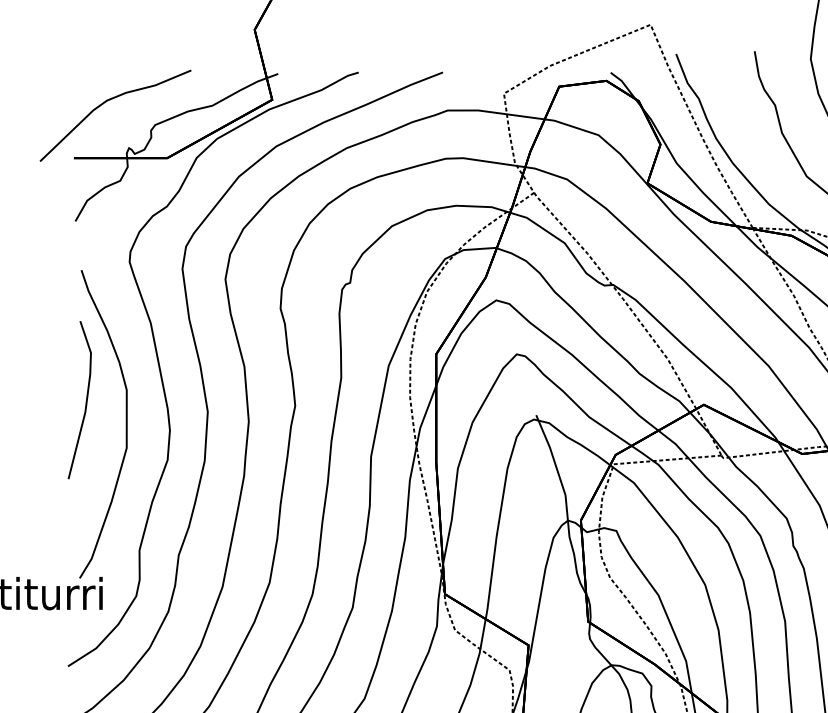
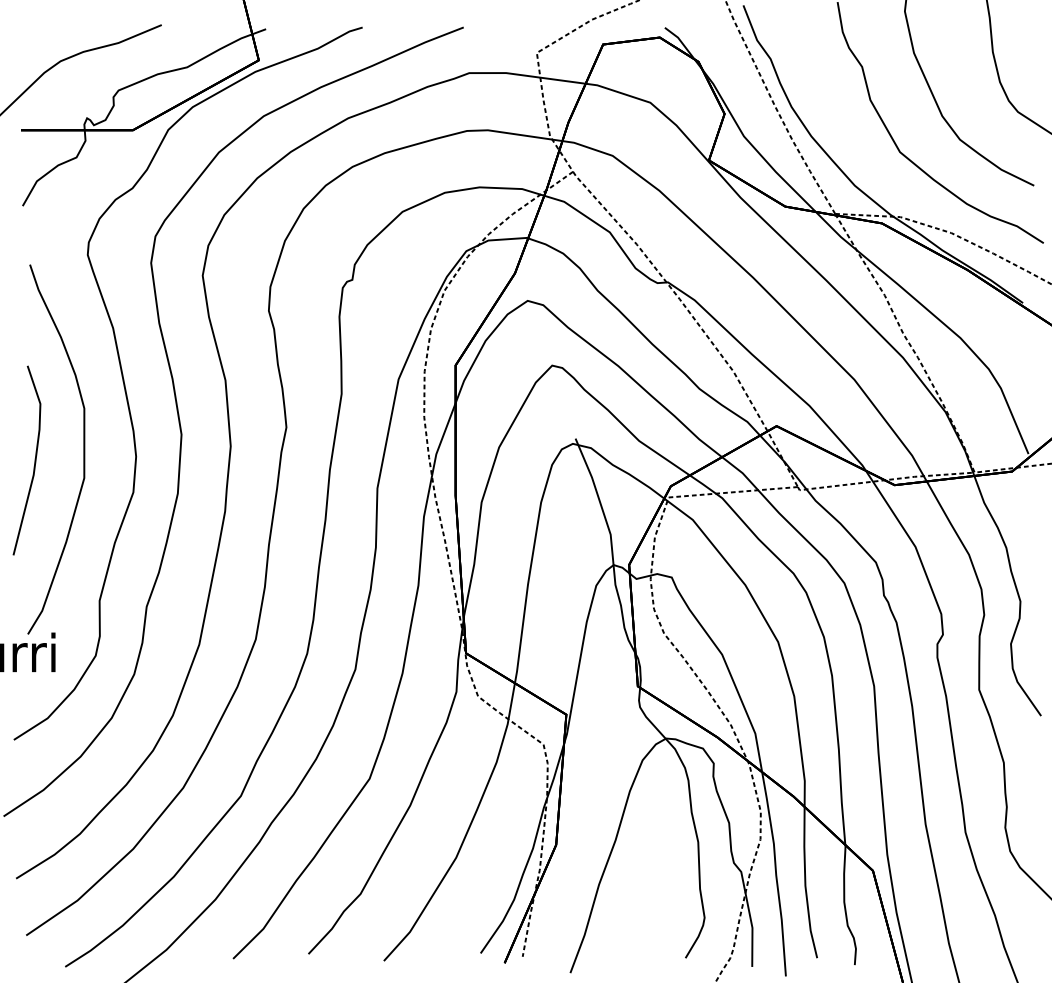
line: (86, 400) -> (34, 460), moved

